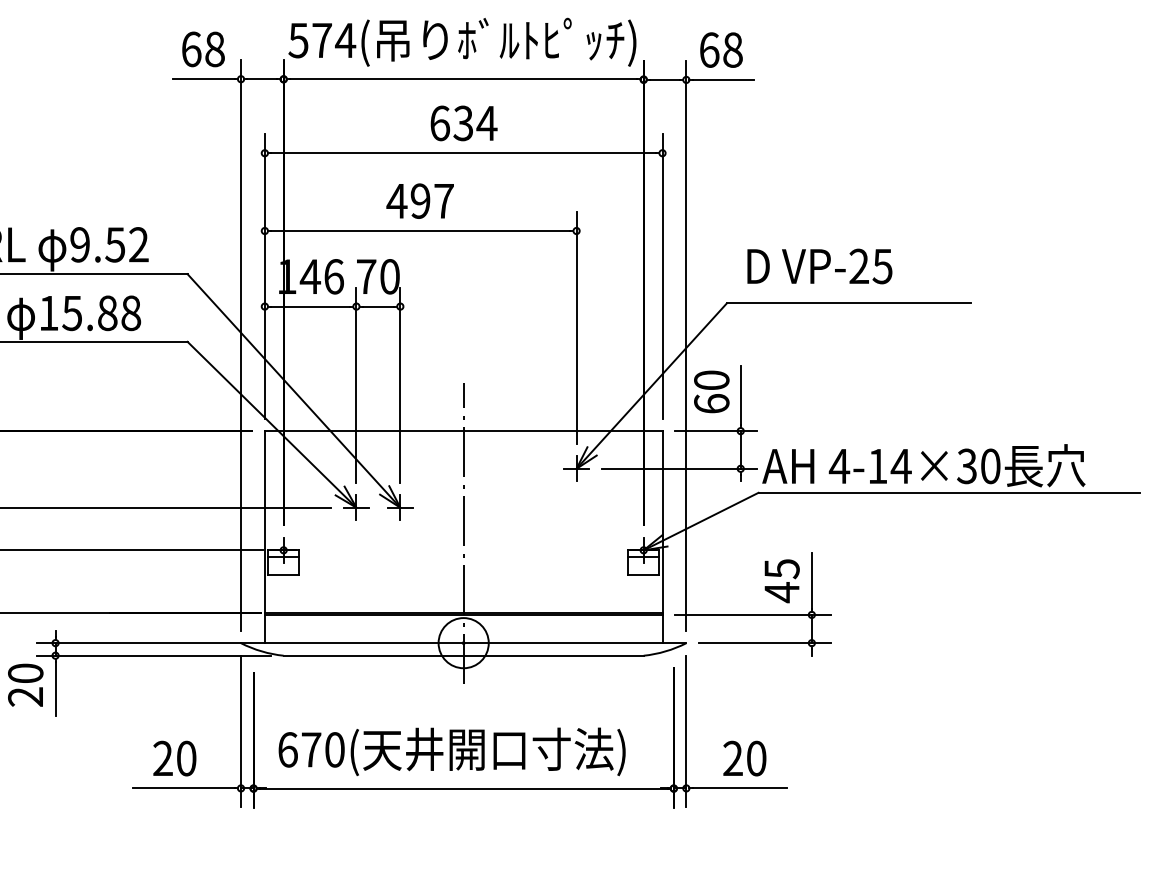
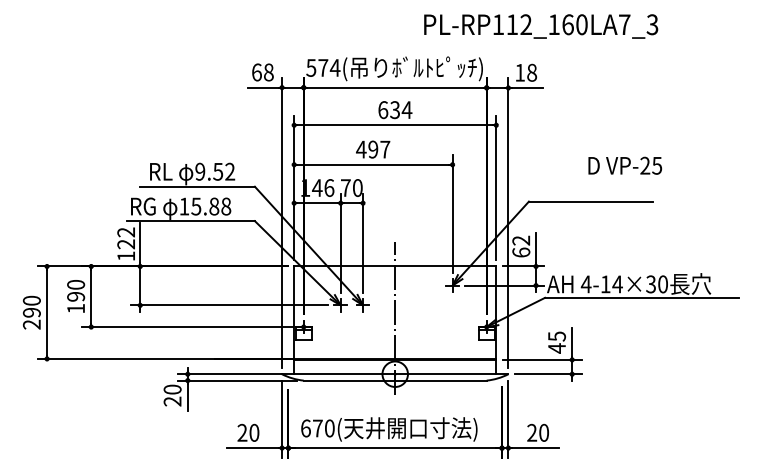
text: (710, 49) -> (520, 72), 68 -> 18
text: (820, 265) -> (625, 165), moved
text: (712, 380) -> (521, 240), 60 -> 62

